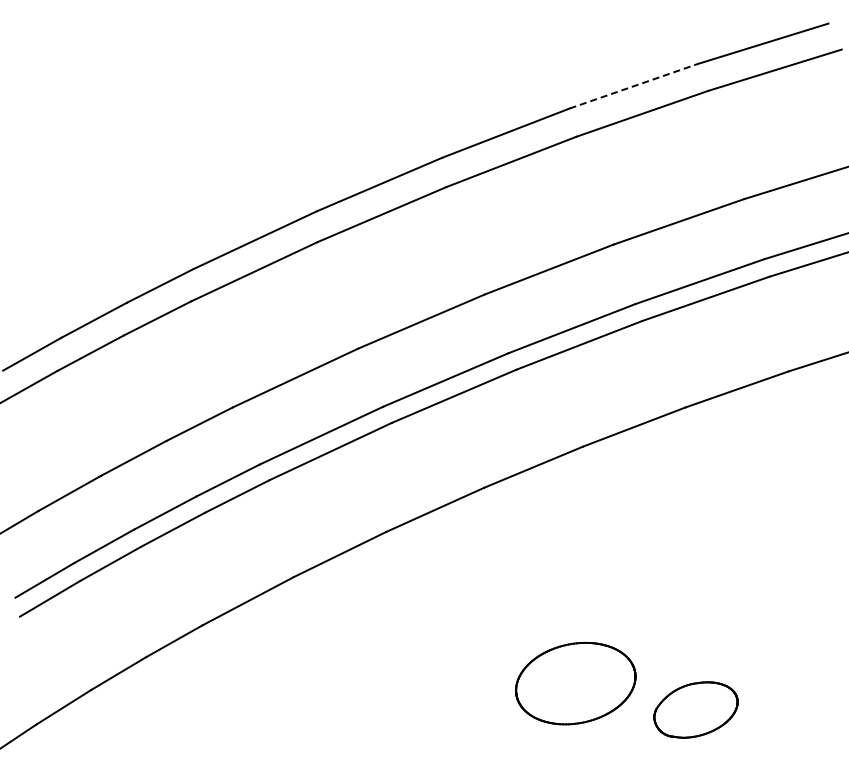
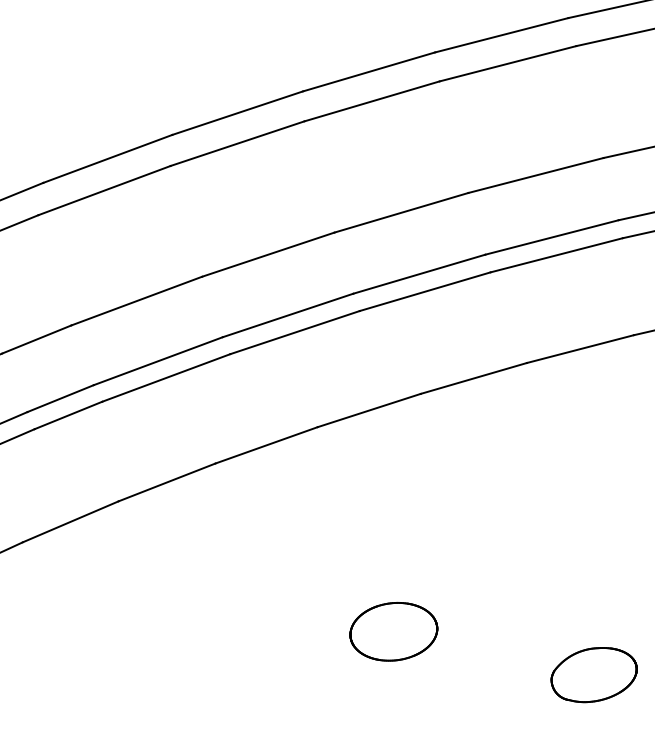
line: (634, 86) -> (502, 35), dashed -> solid
part: (575, 683) -> (393, 631), size x0.71
part: (695, 709) -> (593, 674), moved

